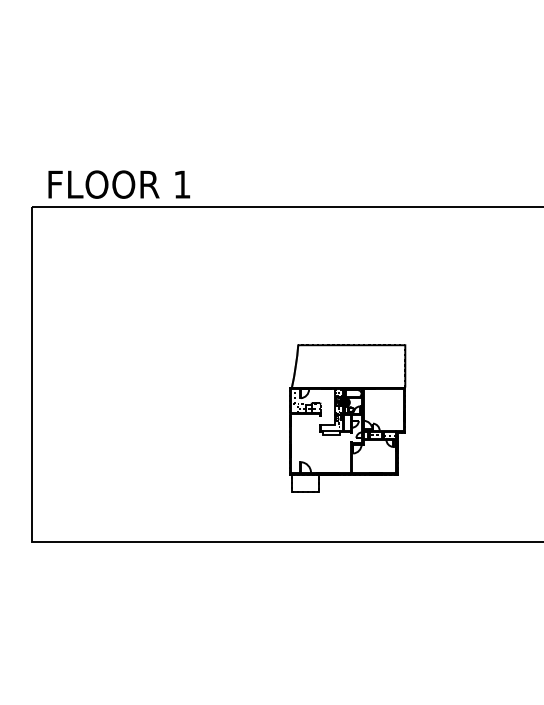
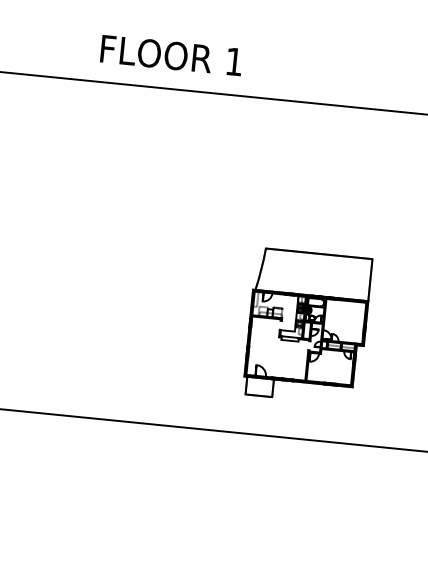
text: (119, 184) -> (171, 55), moved
part: (347, 418) -> (307, 326), moved

